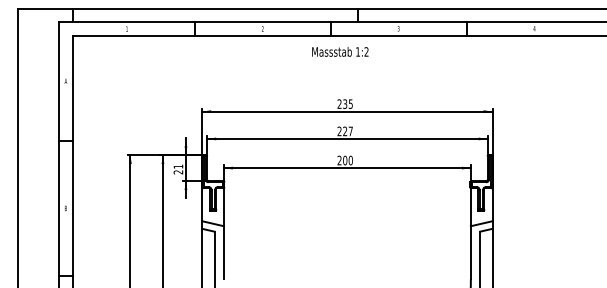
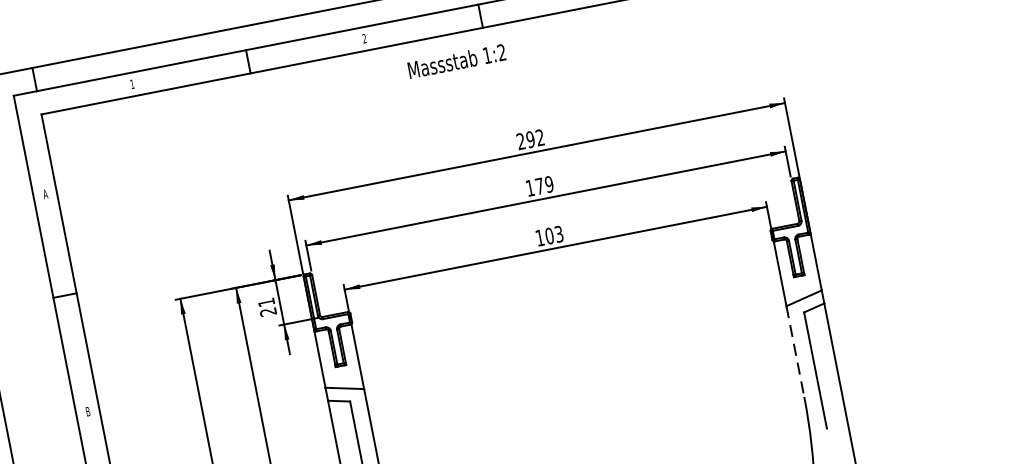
text: (340, 51) -> (457, 60), moved
text: (347, 103) -> (534, 137), 235 -> 292
text: (344, 131) -> (538, 186), 227 -> 179
text: (344, 160) -> (548, 236), 200 -> 103
line: (470, 252) -> (794, 351), solid -> dashed

